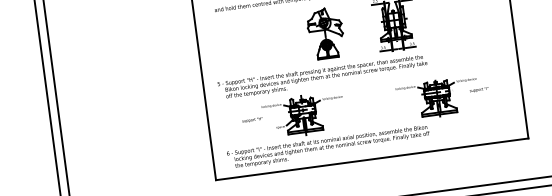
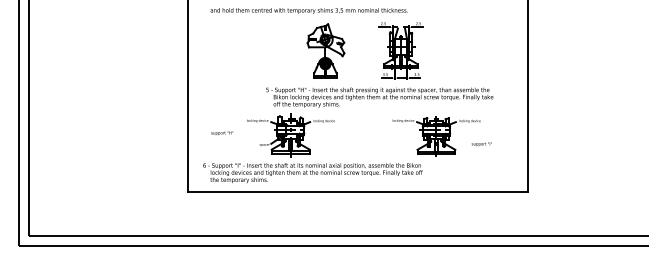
text: (322, 77) -> (379, 97), moved
text: (478, 90) -> (481, 144), moved
text: (252, 120) -> (222, 133), moved

